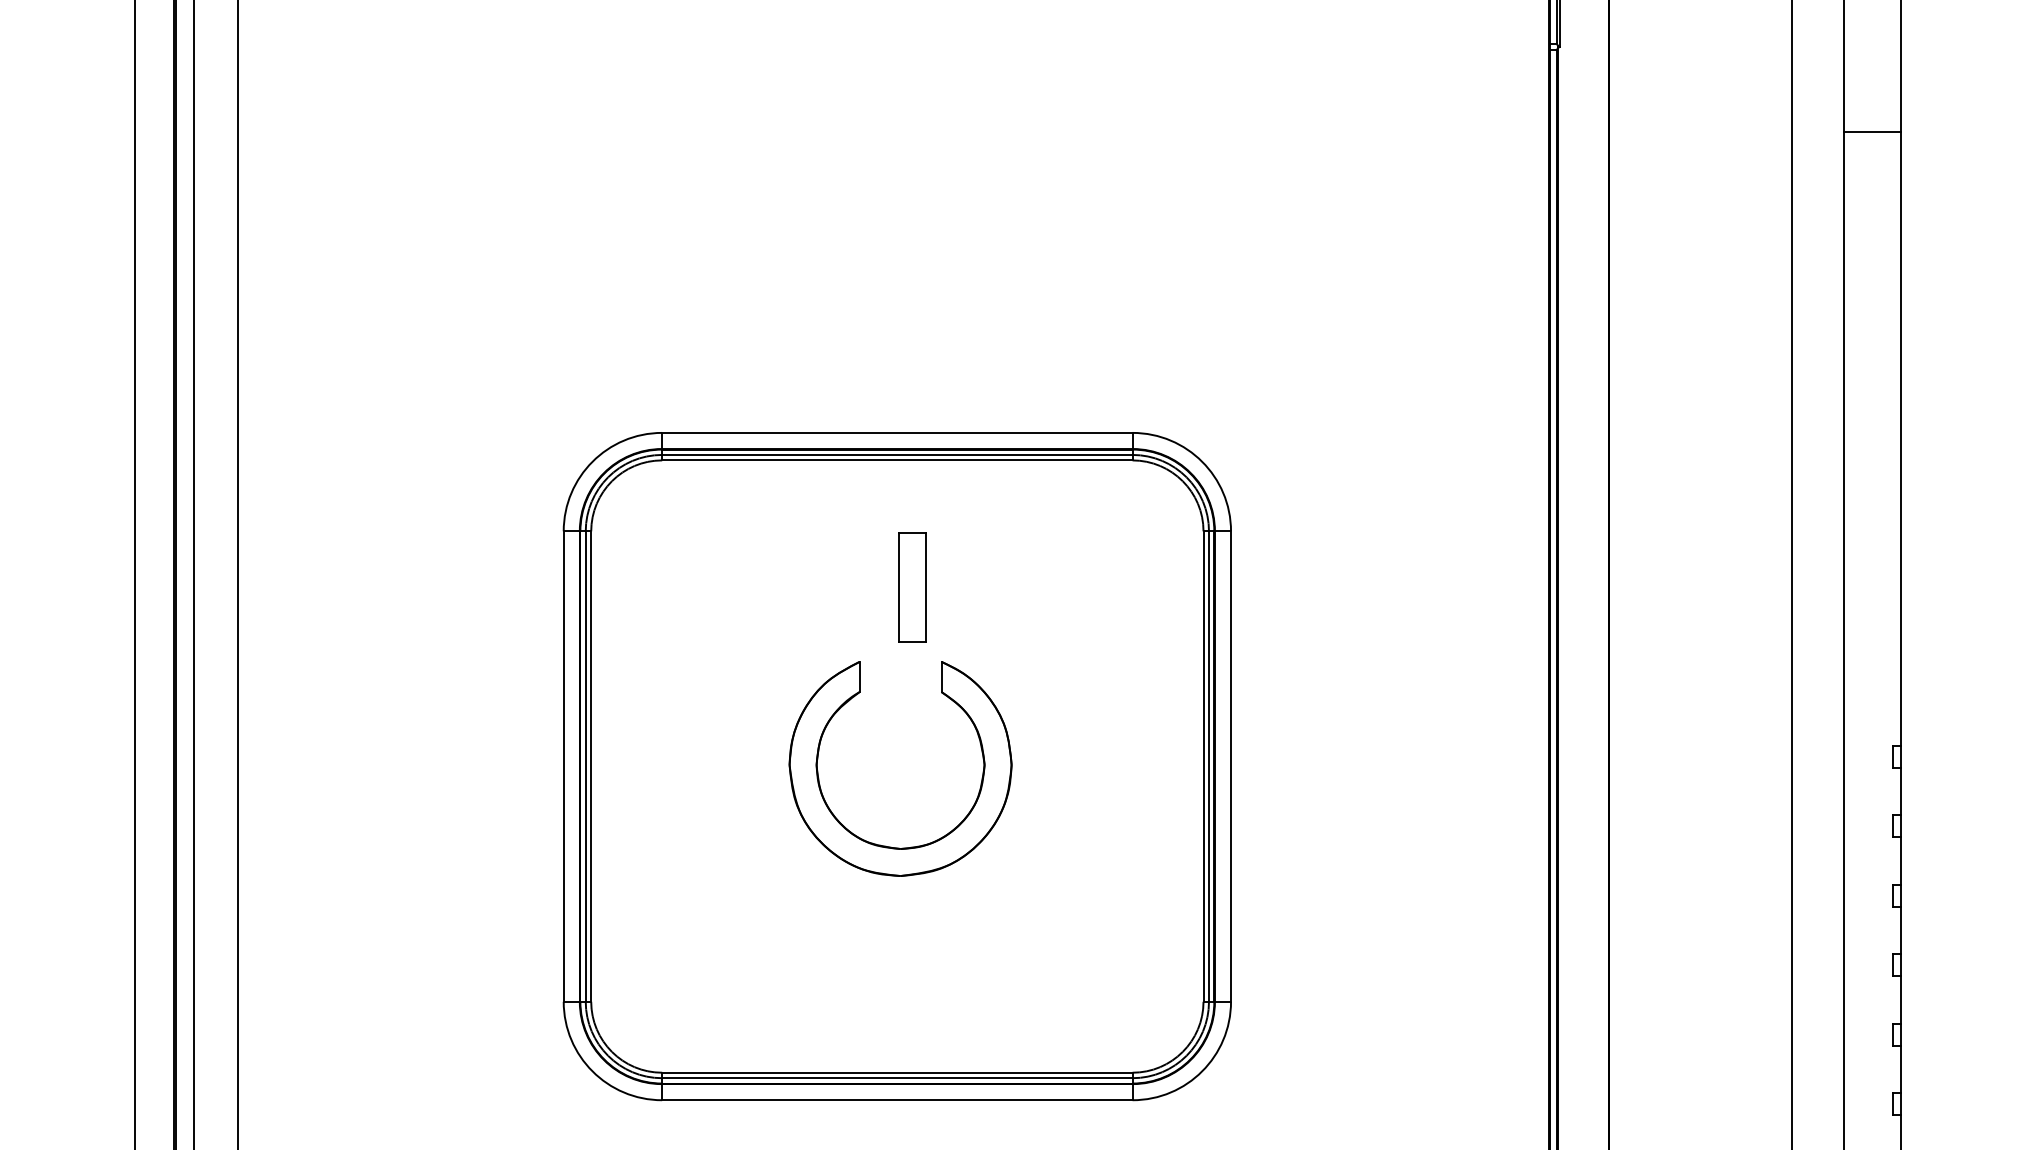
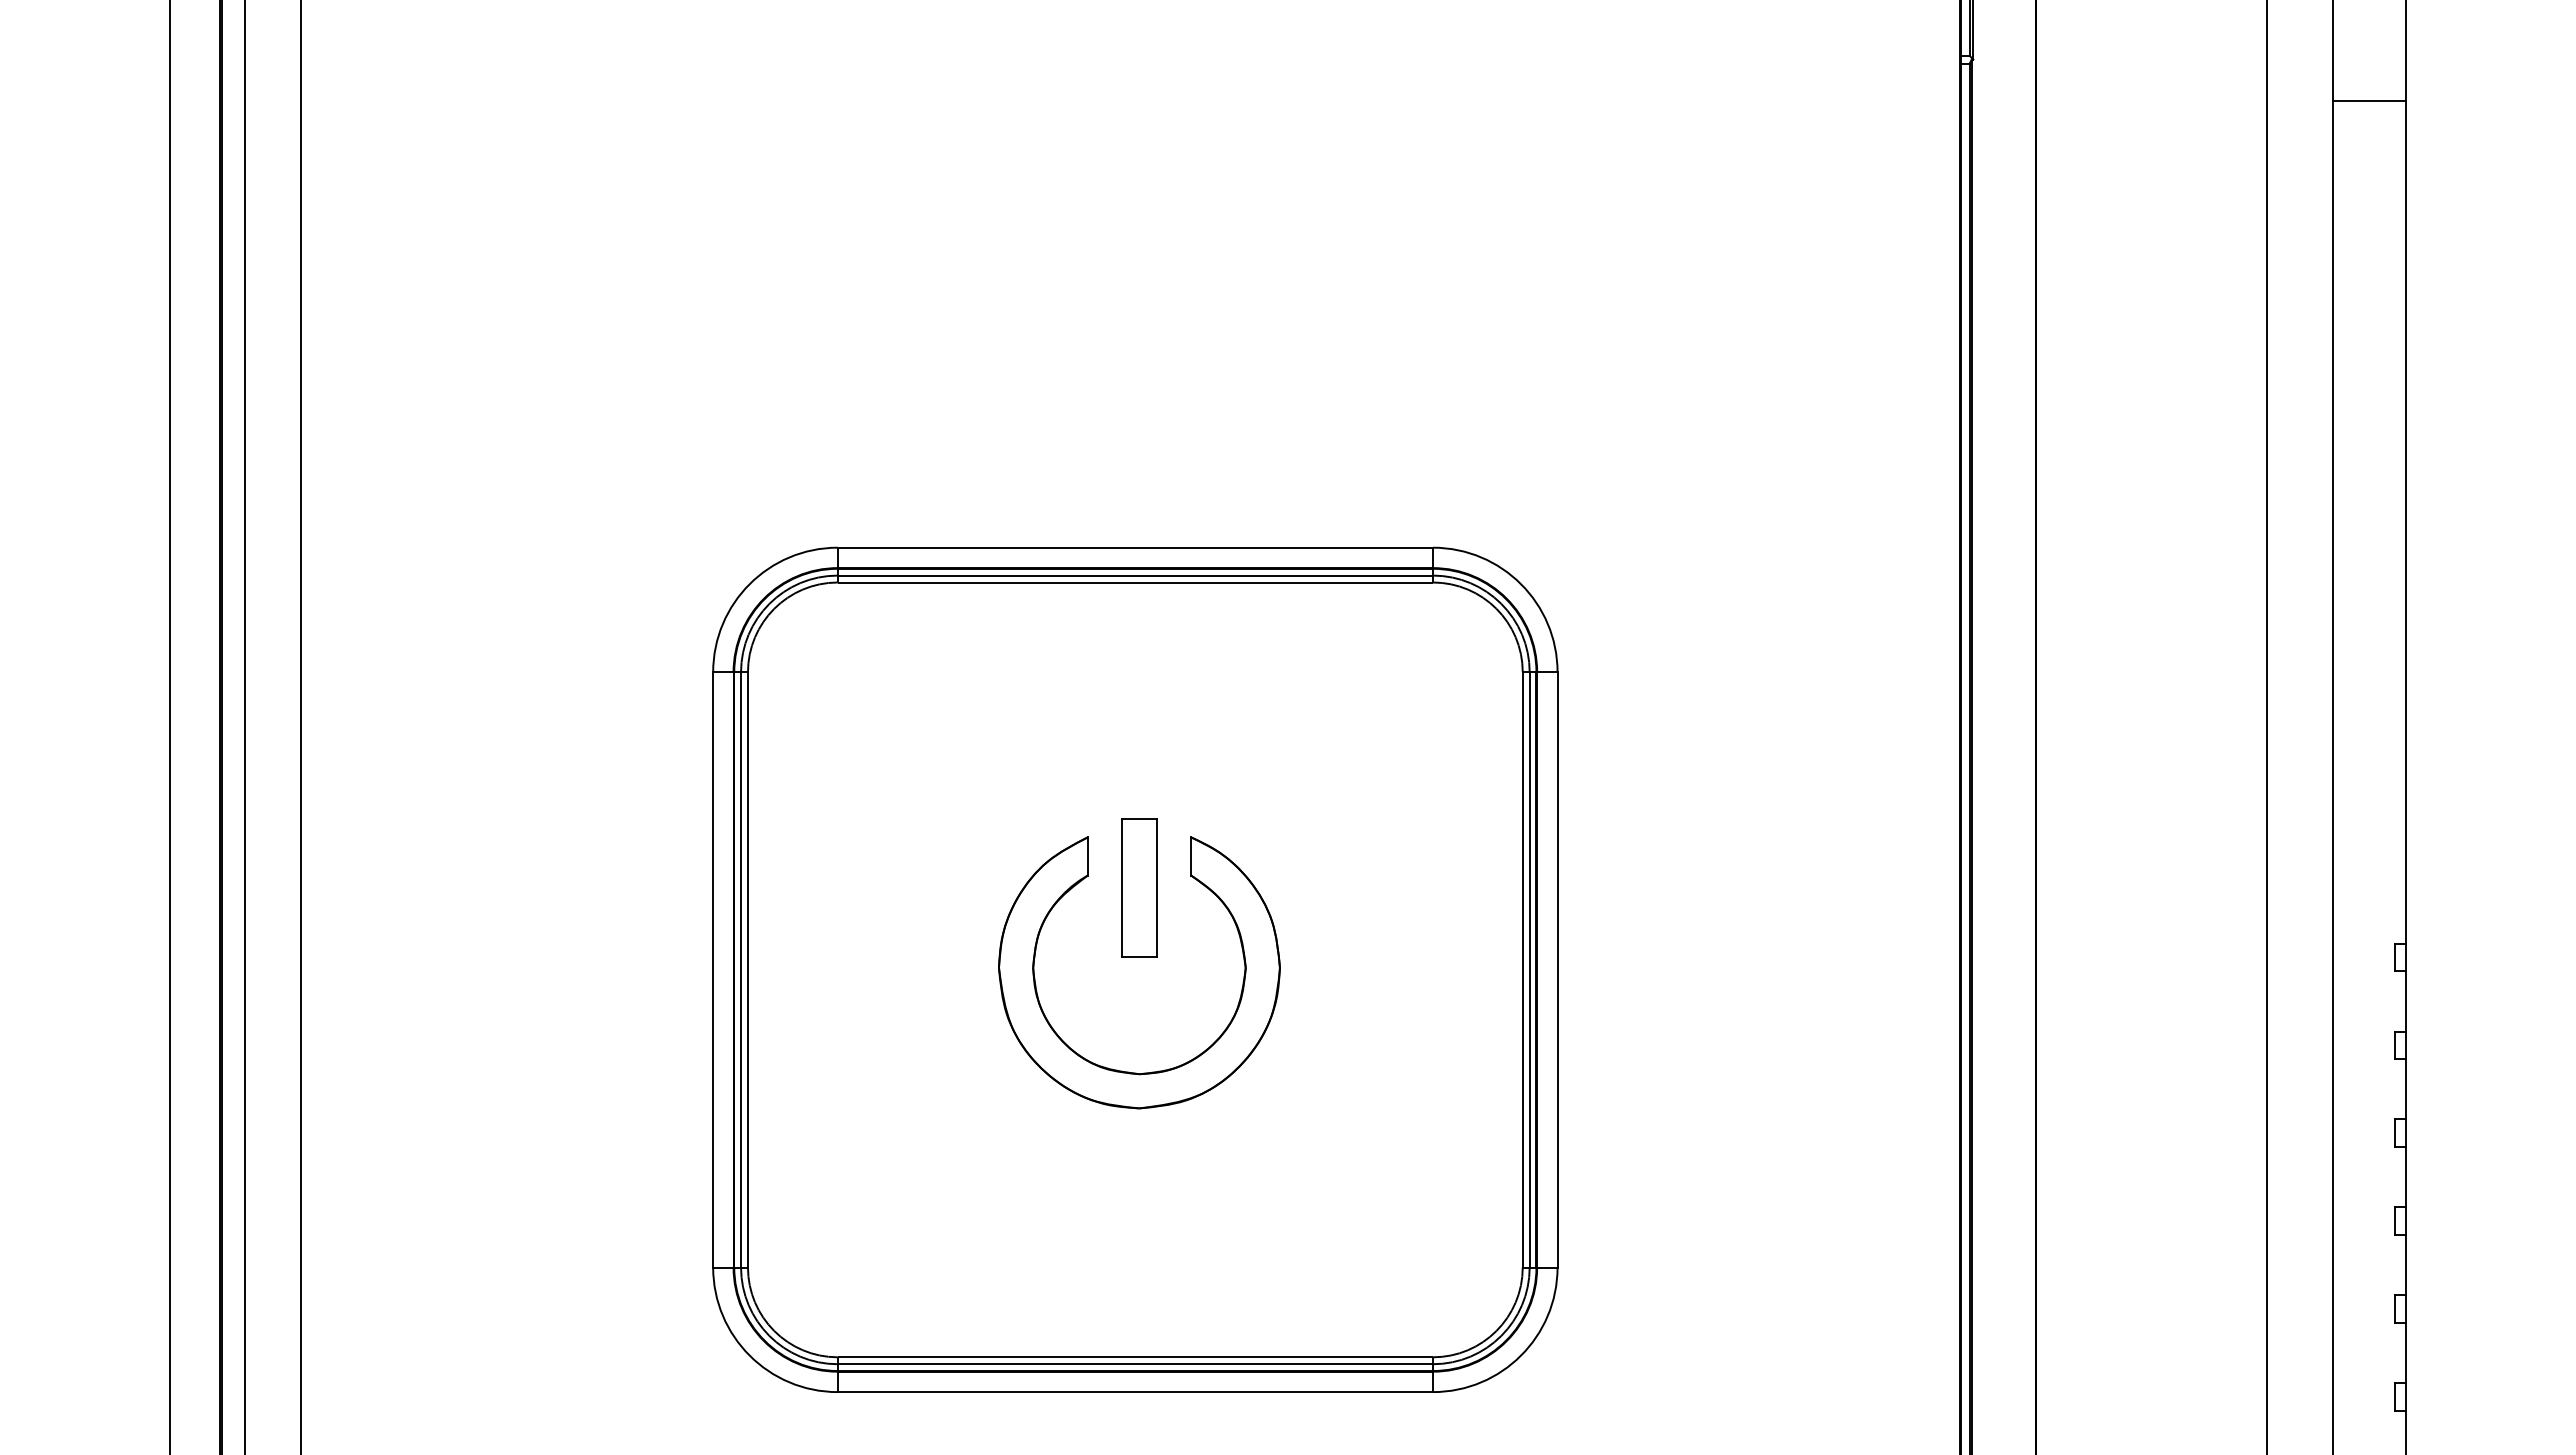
line: (1871, 132) -> (2368, 101), moved
part: (912, 586) -> (1139, 887), moved

